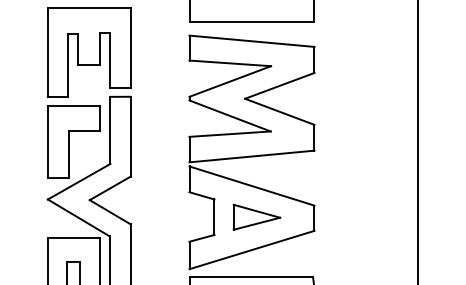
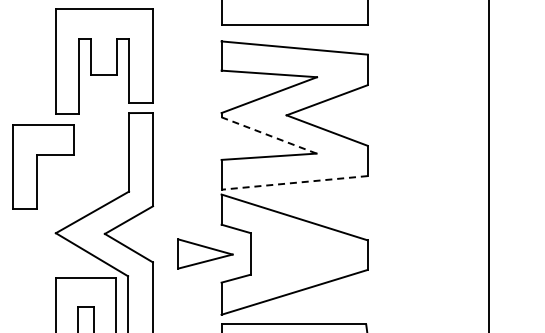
line: (230, 116) -> (269, 135), solid -> dashed
part: (74, 141) -> (43, 166), moved
line: (251, 156) -> (294, 182), solid -> dashed
part: (256, 216) -> (205, 253), moved

